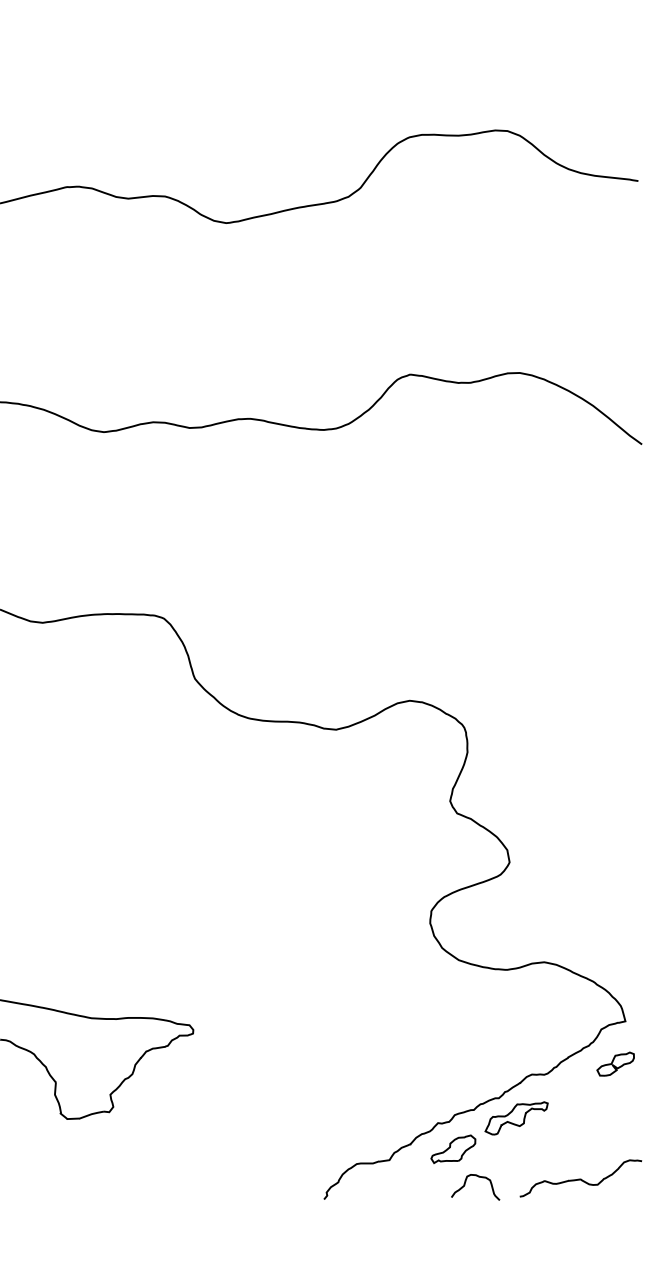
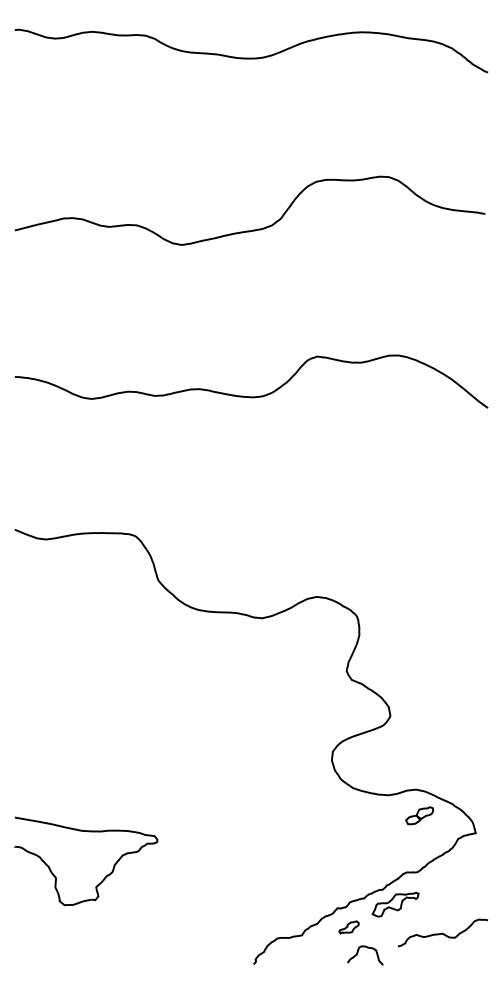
part: (615, 1063) -> (419, 815), moved
part: (452, 1149) -> (348, 927), size x0.6
curve: (580, 1177) -> (442, 932), moved

